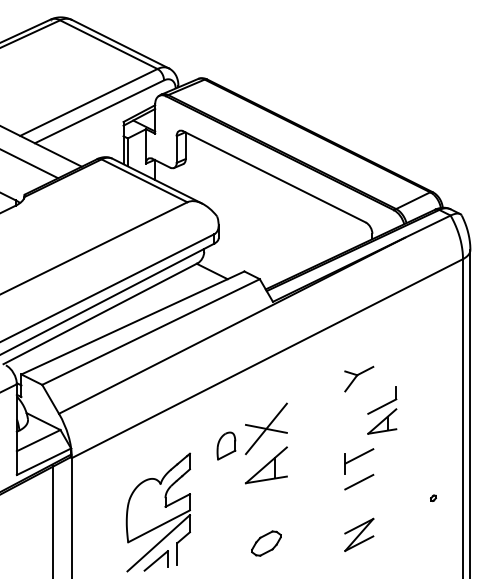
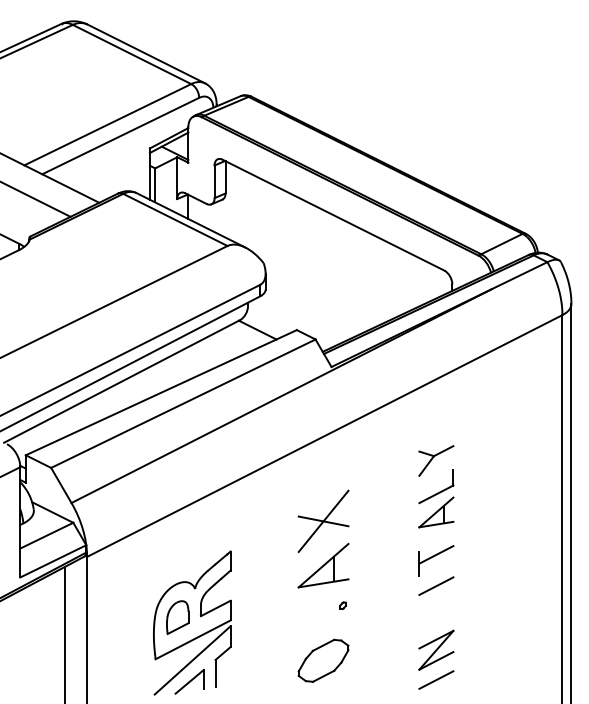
part: (382, 410) -> (436, 499), moved
part: (226, 445) -> (177, 616), moved
part: (433, 497) -> (343, 604), moved
part: (266, 543) -> (323, 660), size x1.43
line: (359, 559) -> (436, 680), added

